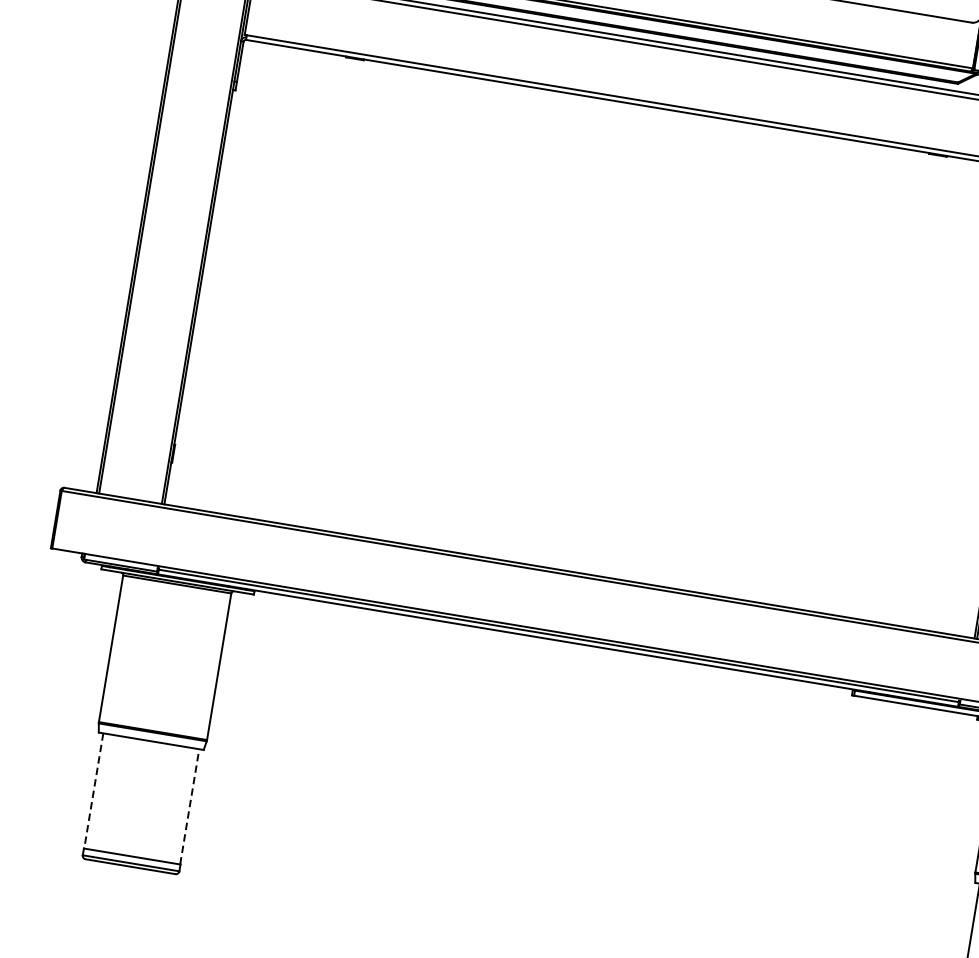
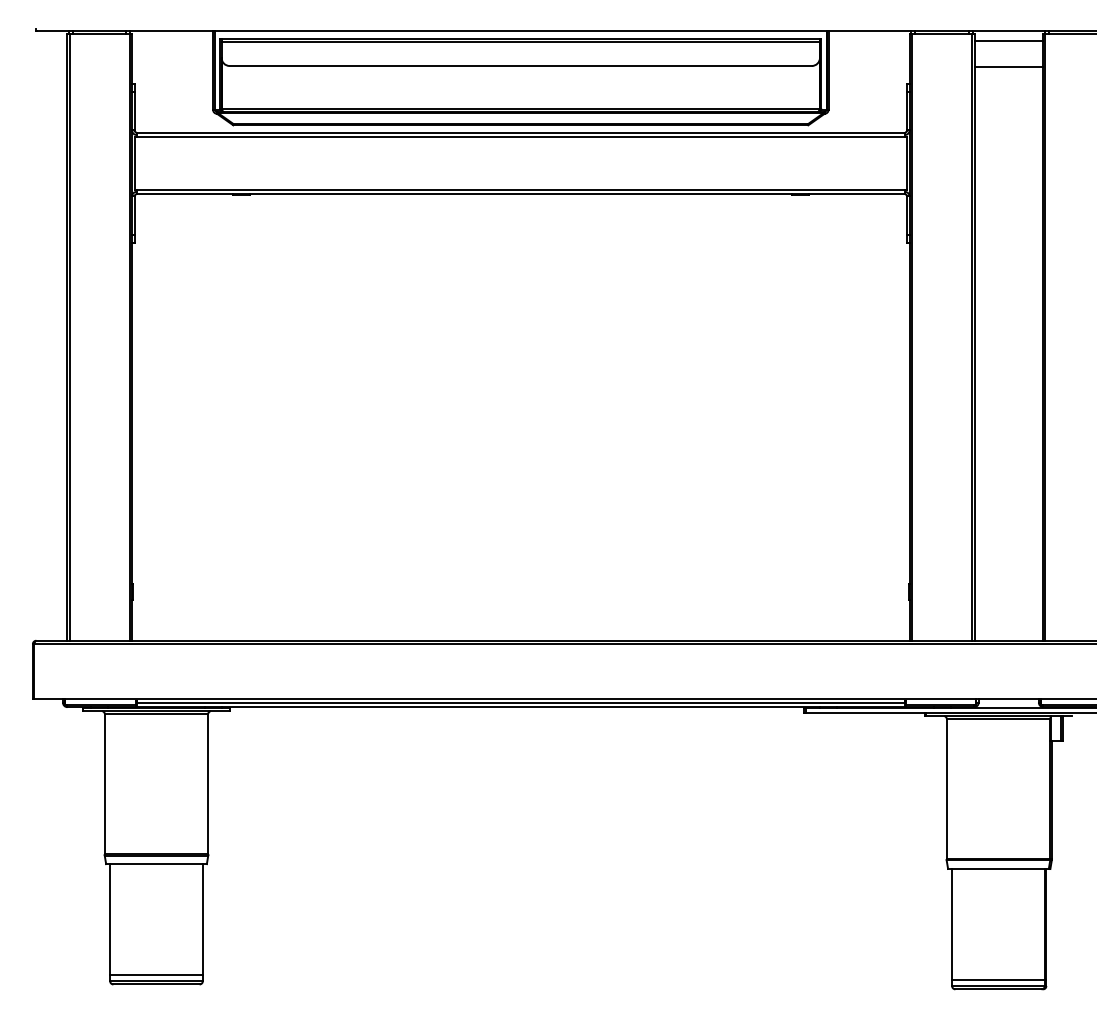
line: (93, 791) -> (110, 919), dashed -> solid
line: (189, 805) -> (202, 918), dashed -> solid

